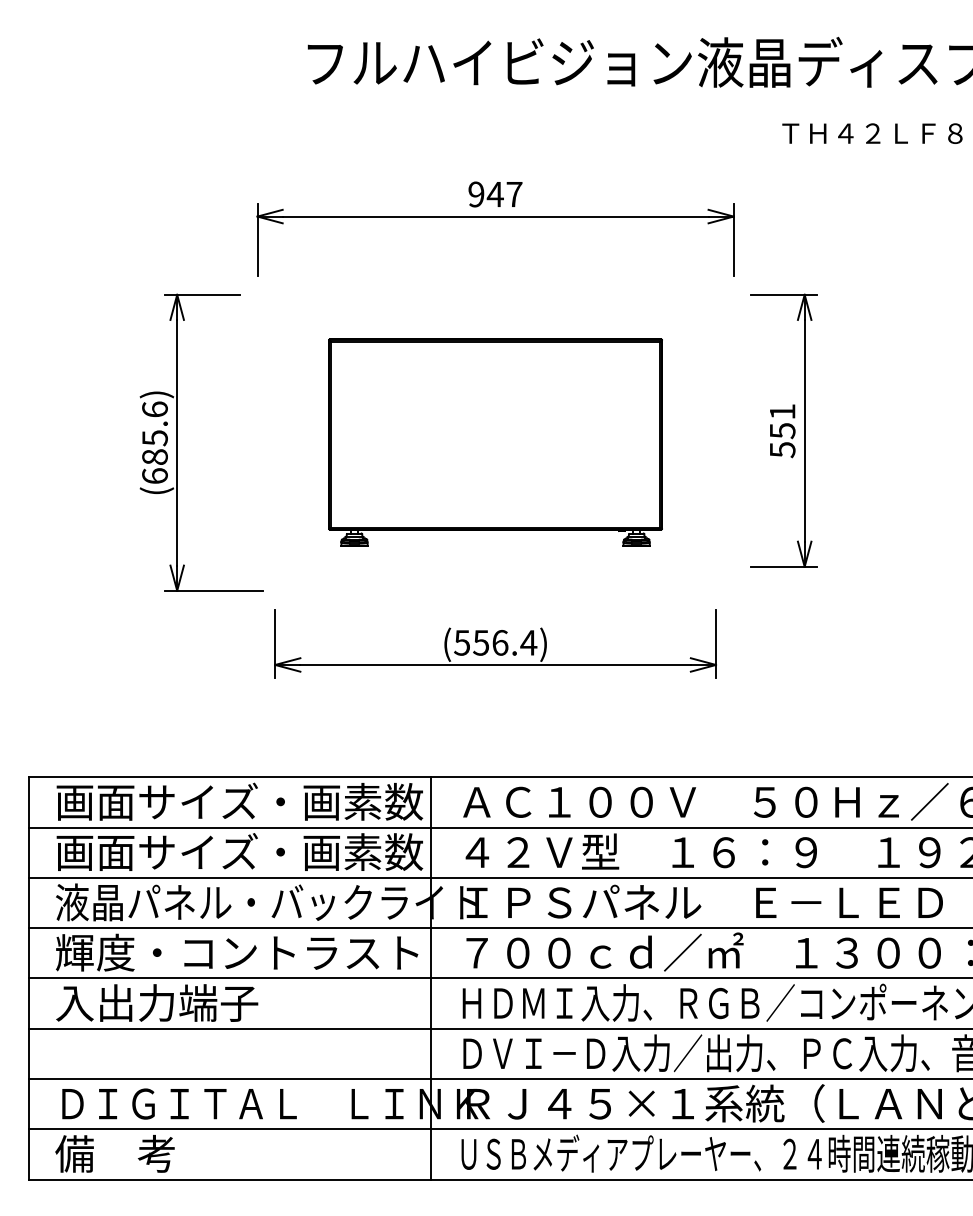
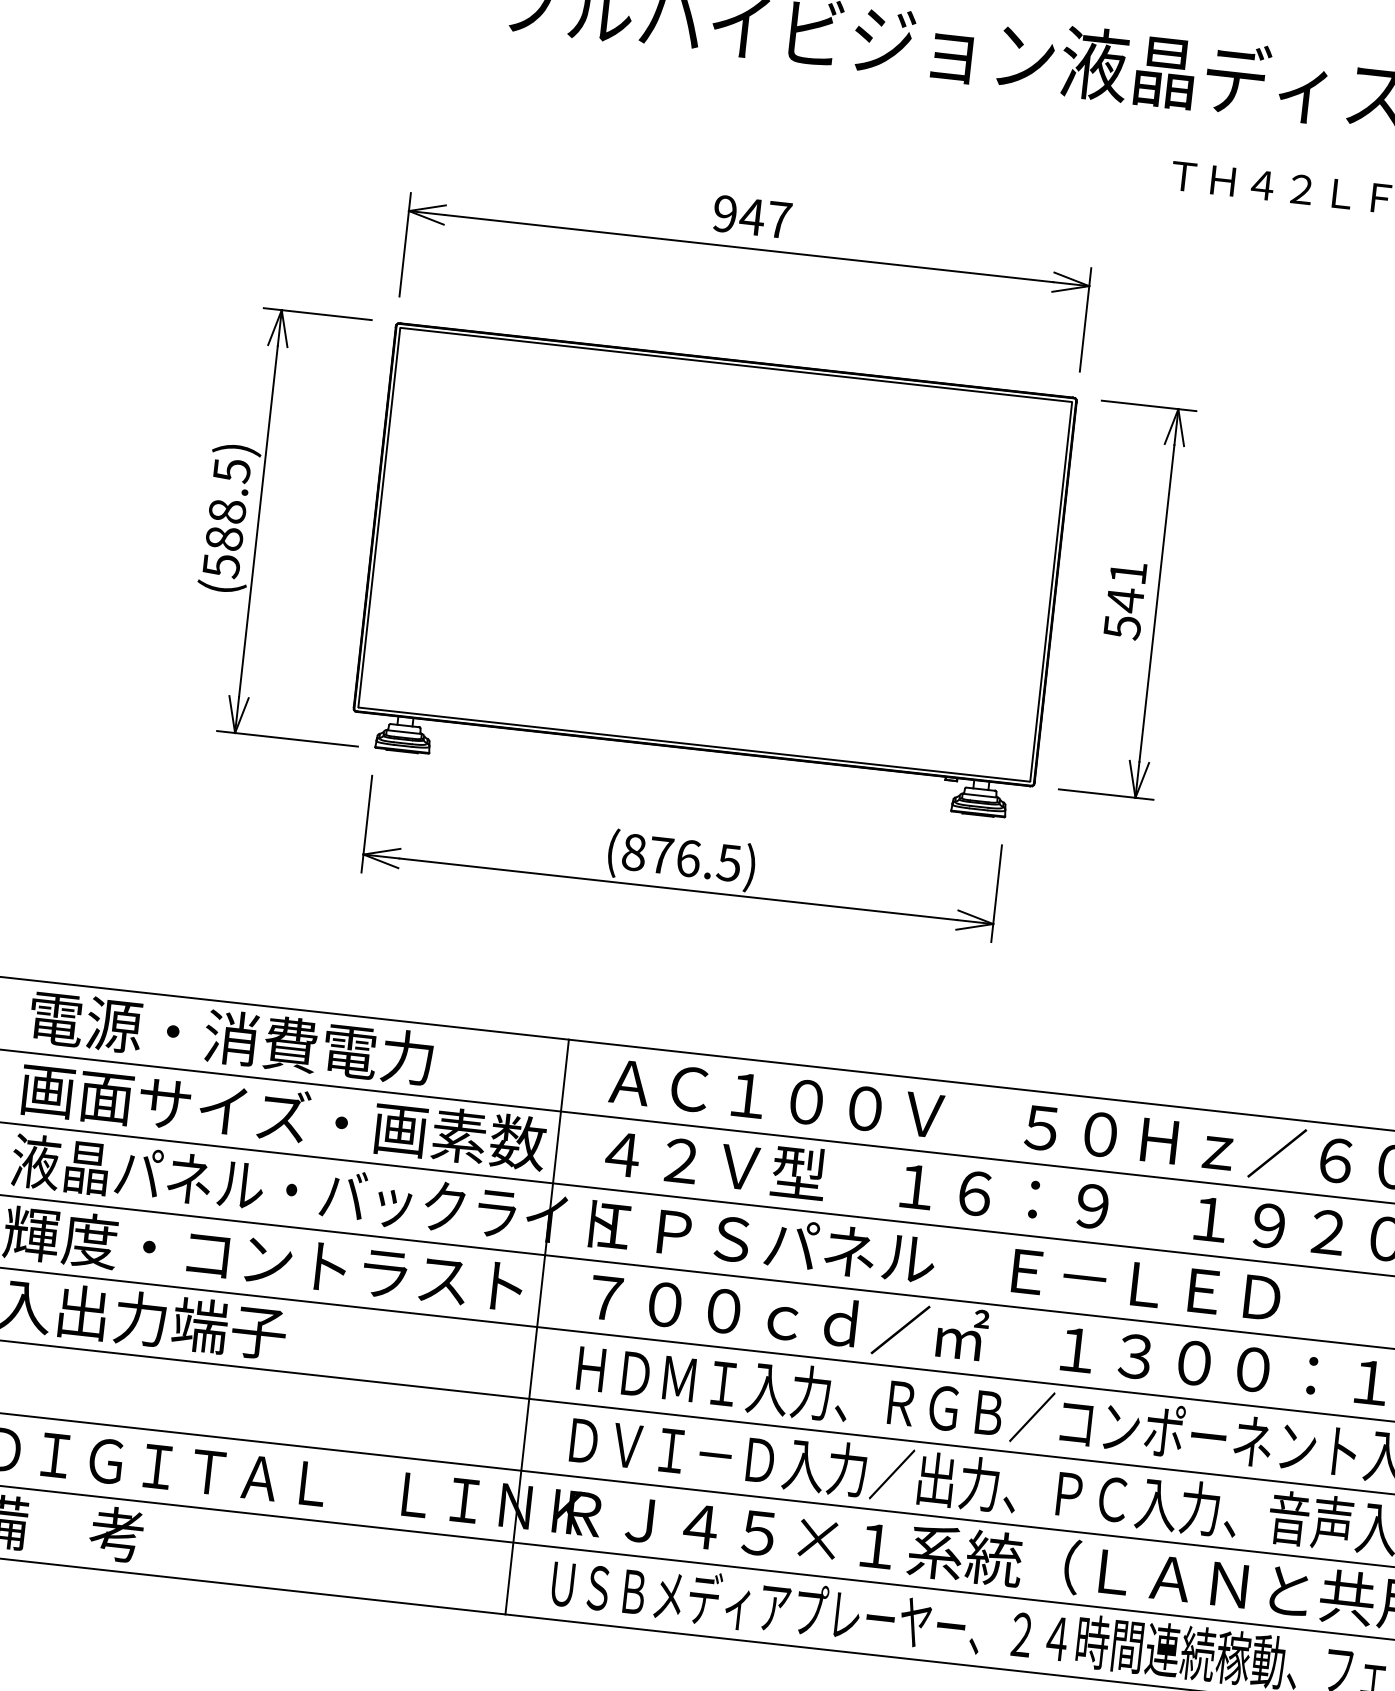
text: (782, 430) -> (1125, 599), 551 -> 541
text: (154, 442) -> (226, 517), (685.6) -> (588.5)
part: (495, 442) -> (713, 571), size x1.43
text: (495, 642) -> (681, 857), (556.4) -> (876.5)
text: (239, 801) -> (290, 1043), 画面サイズ・画素数 -> 電源・消費電力

